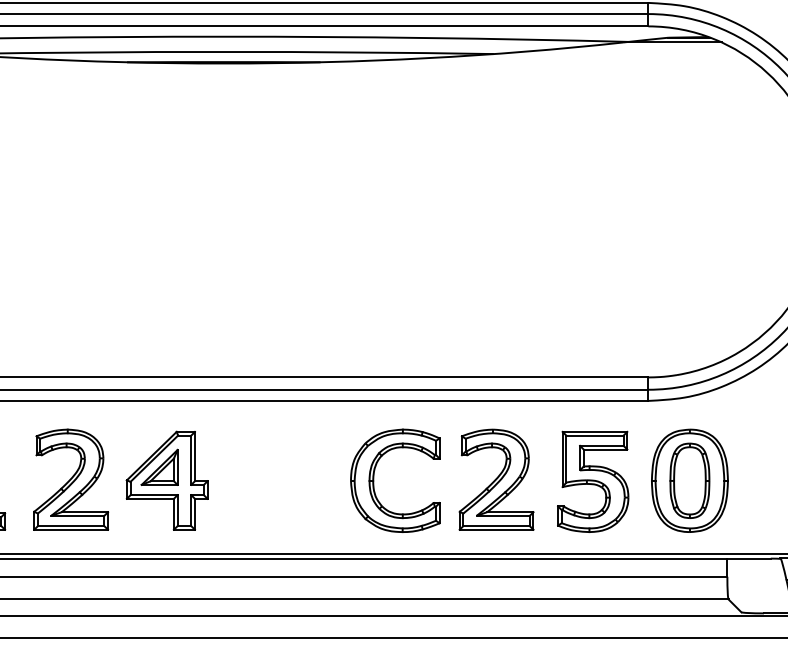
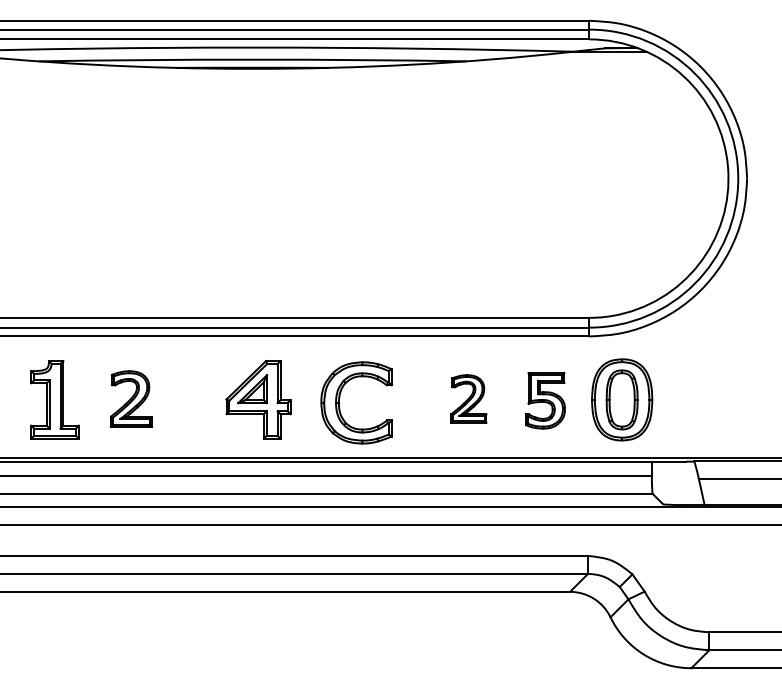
part: (375, 475) -> (340, 398), moved
part: (71, 479) -> (131, 398), size x0.7
part: (496, 479) -> (468, 398), size x0.6
part: (167, 480) -> (258, 399), moved
part: (593, 481) -> (545, 400), size x0.7

